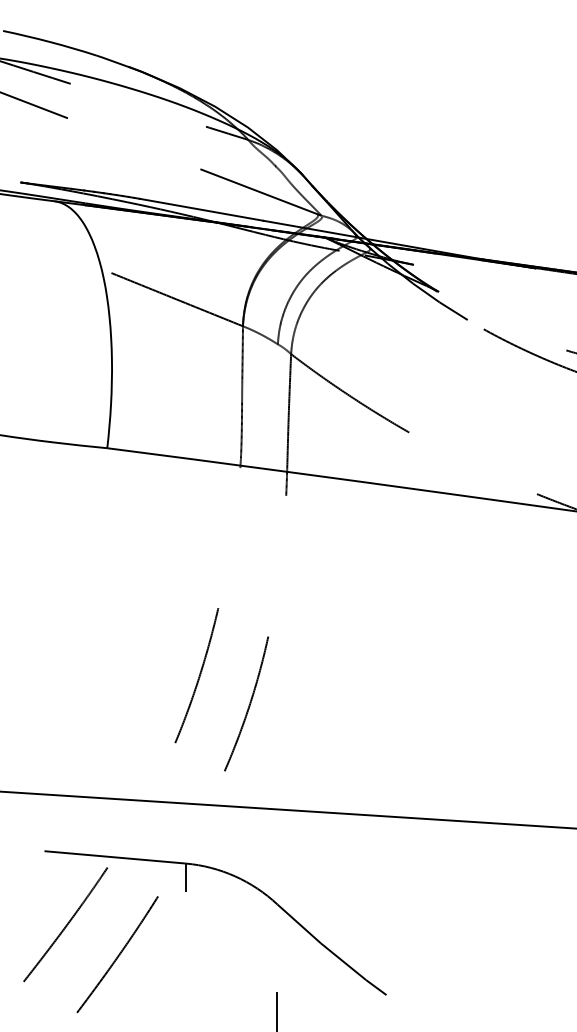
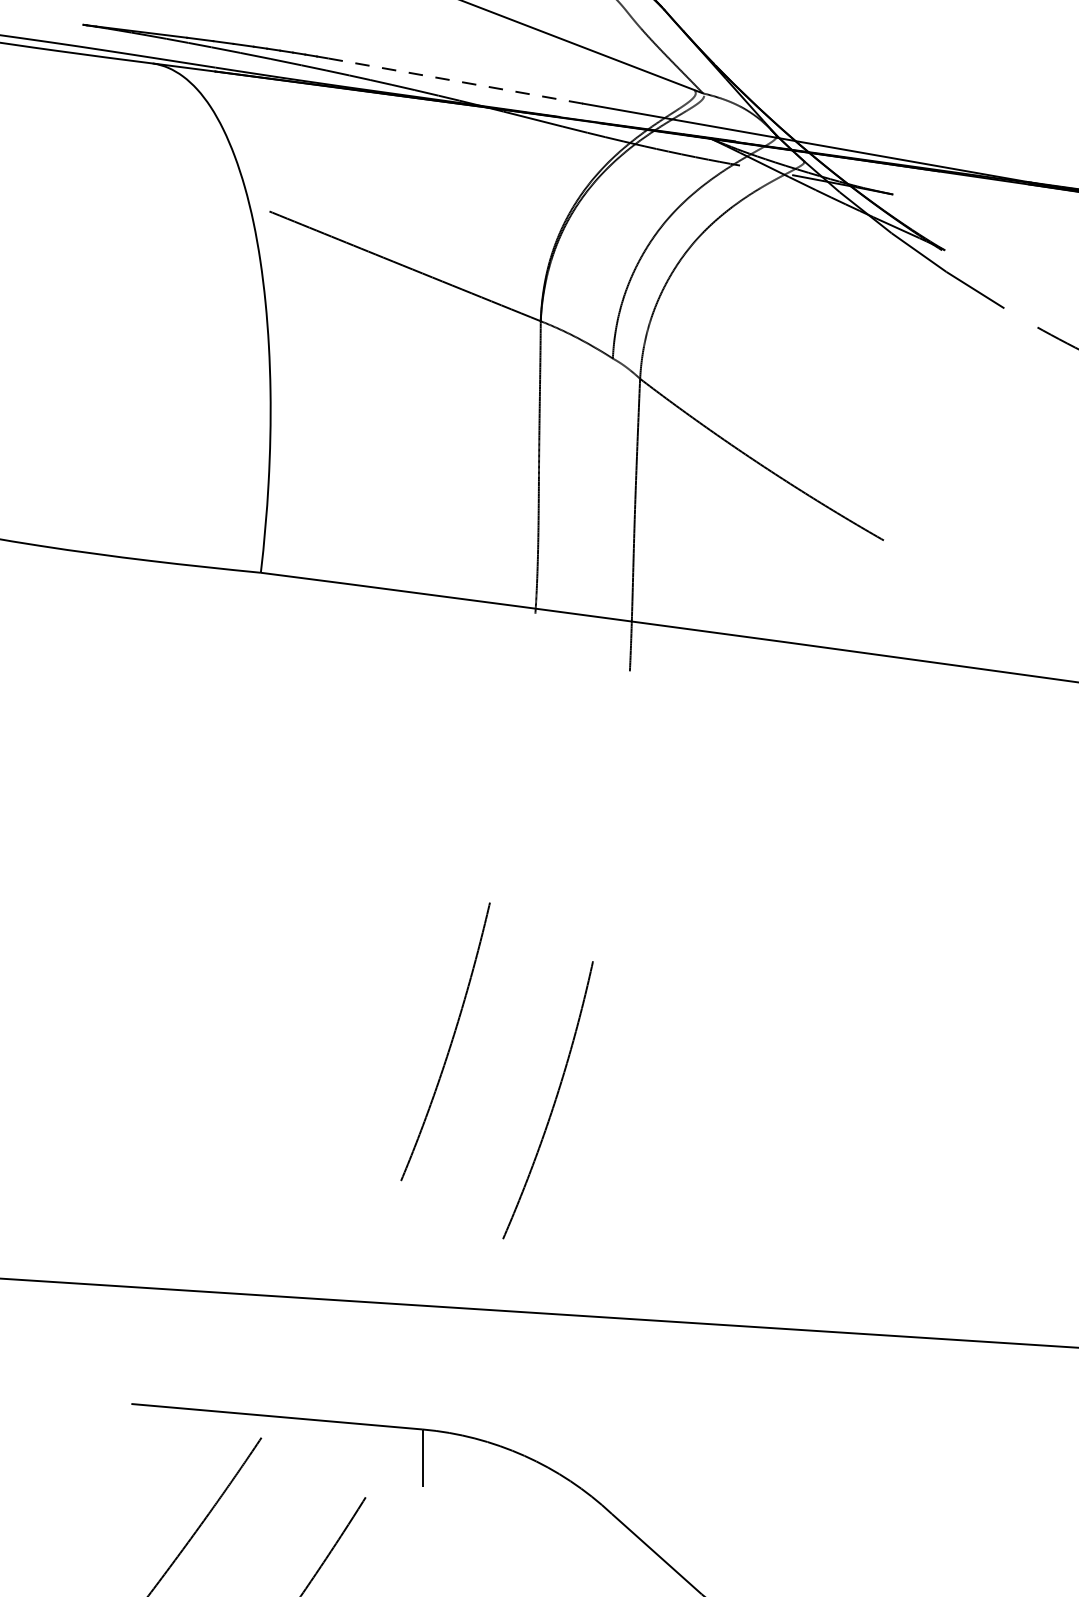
line: (201, 209) -> (455, 80), solid -> dashed

